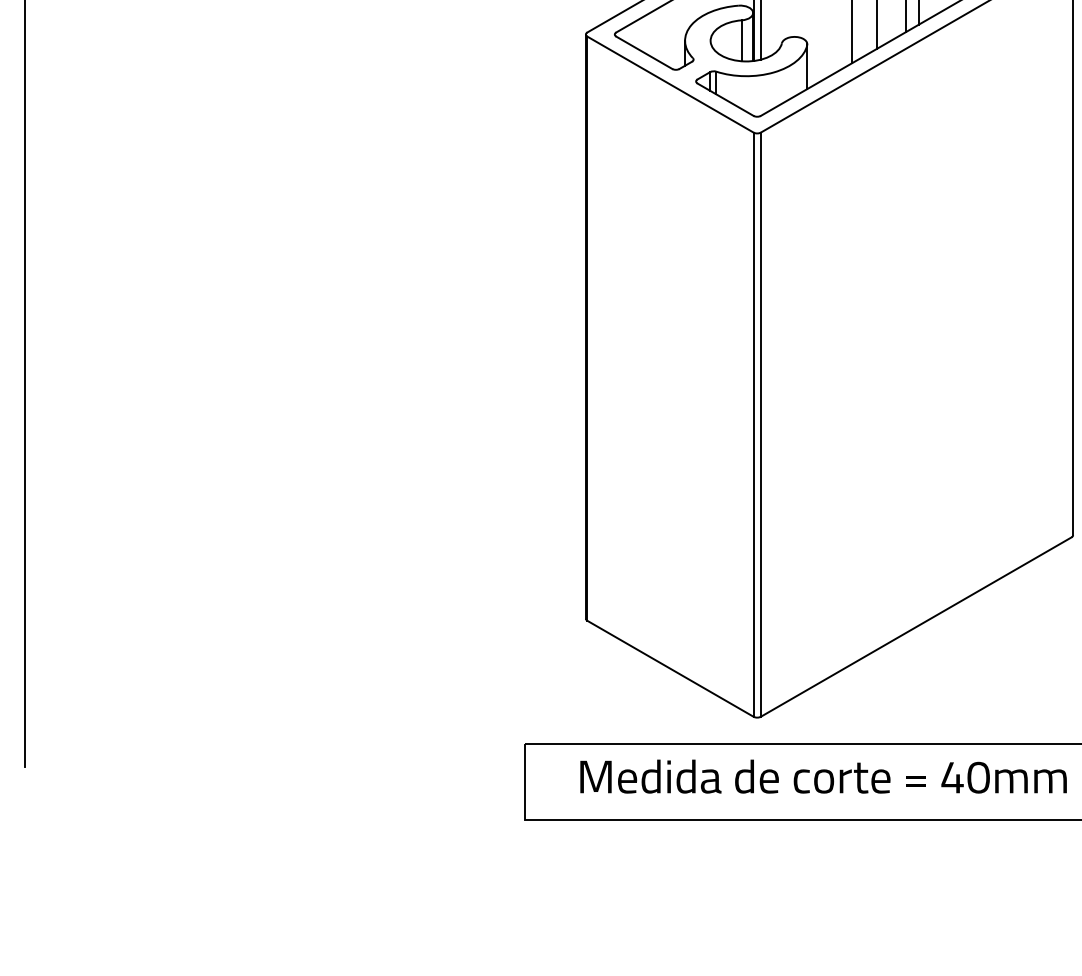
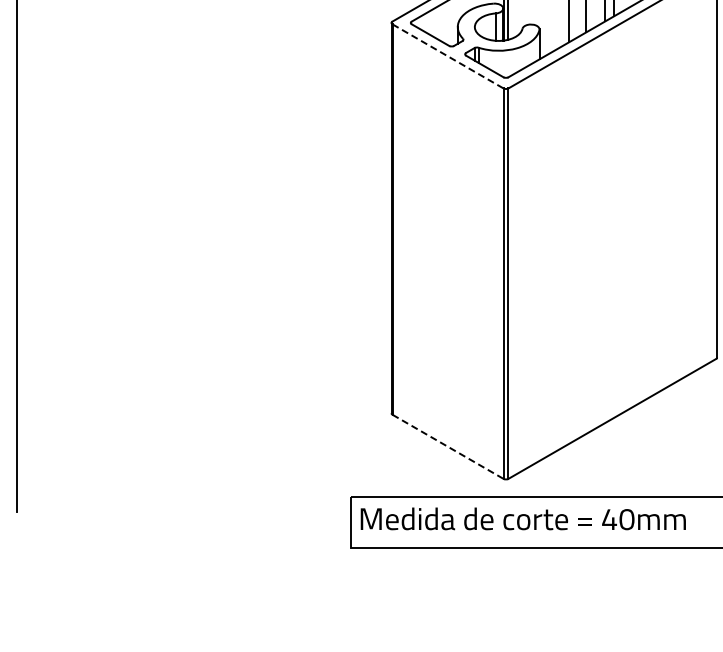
line: (671, 84) -> (448, 56), solid -> dashed
line: (671, 669) -> (448, 447), solid -> dashed
text: (822, 776) -> (522, 518), moved

